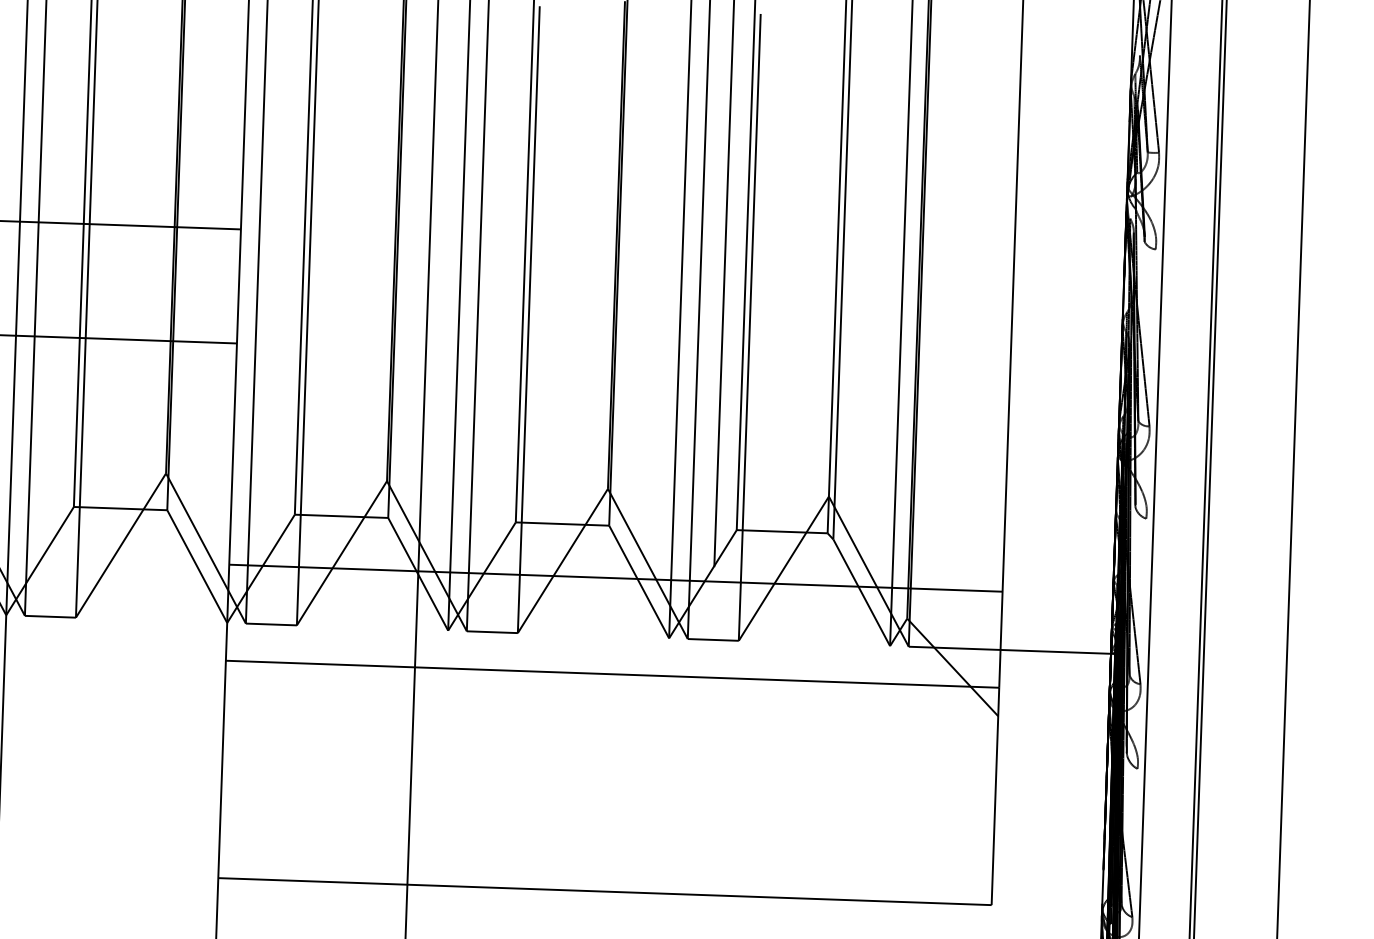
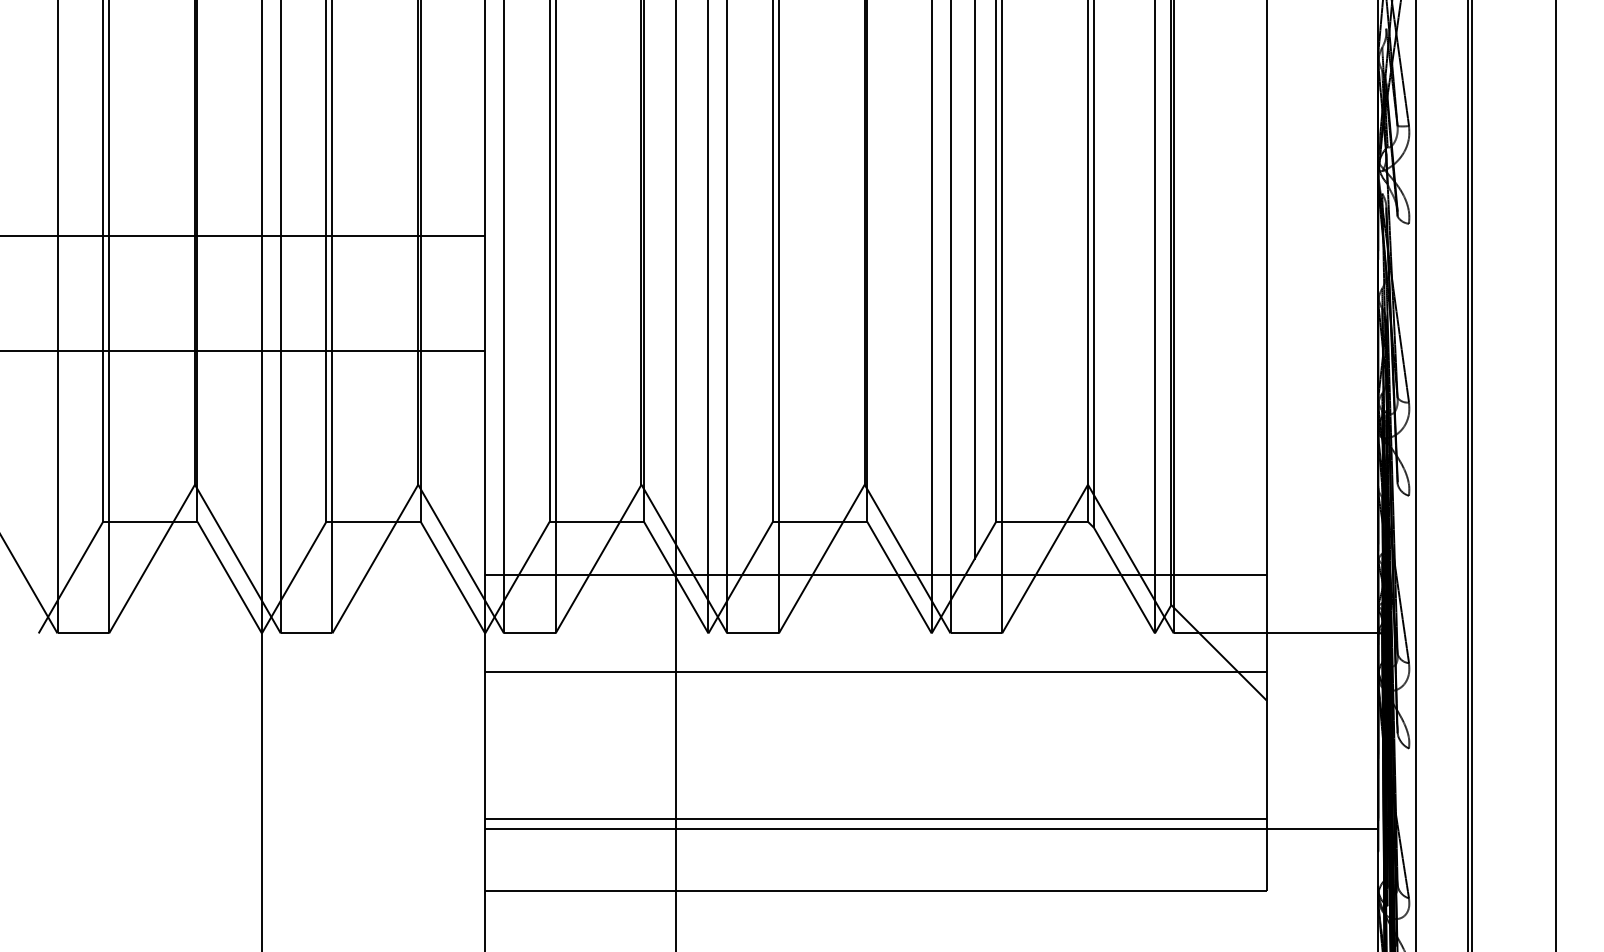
line: (607, 820) -> (875, 819), added
line: (662, 832) -> (931, 829), added

